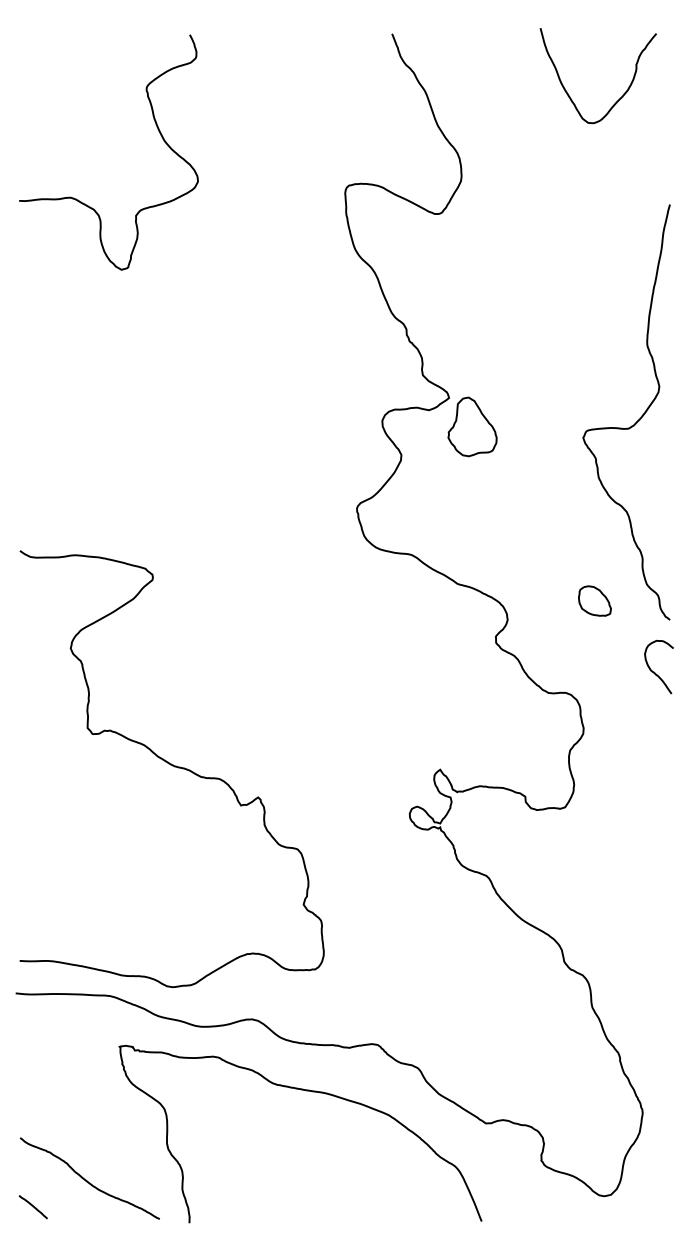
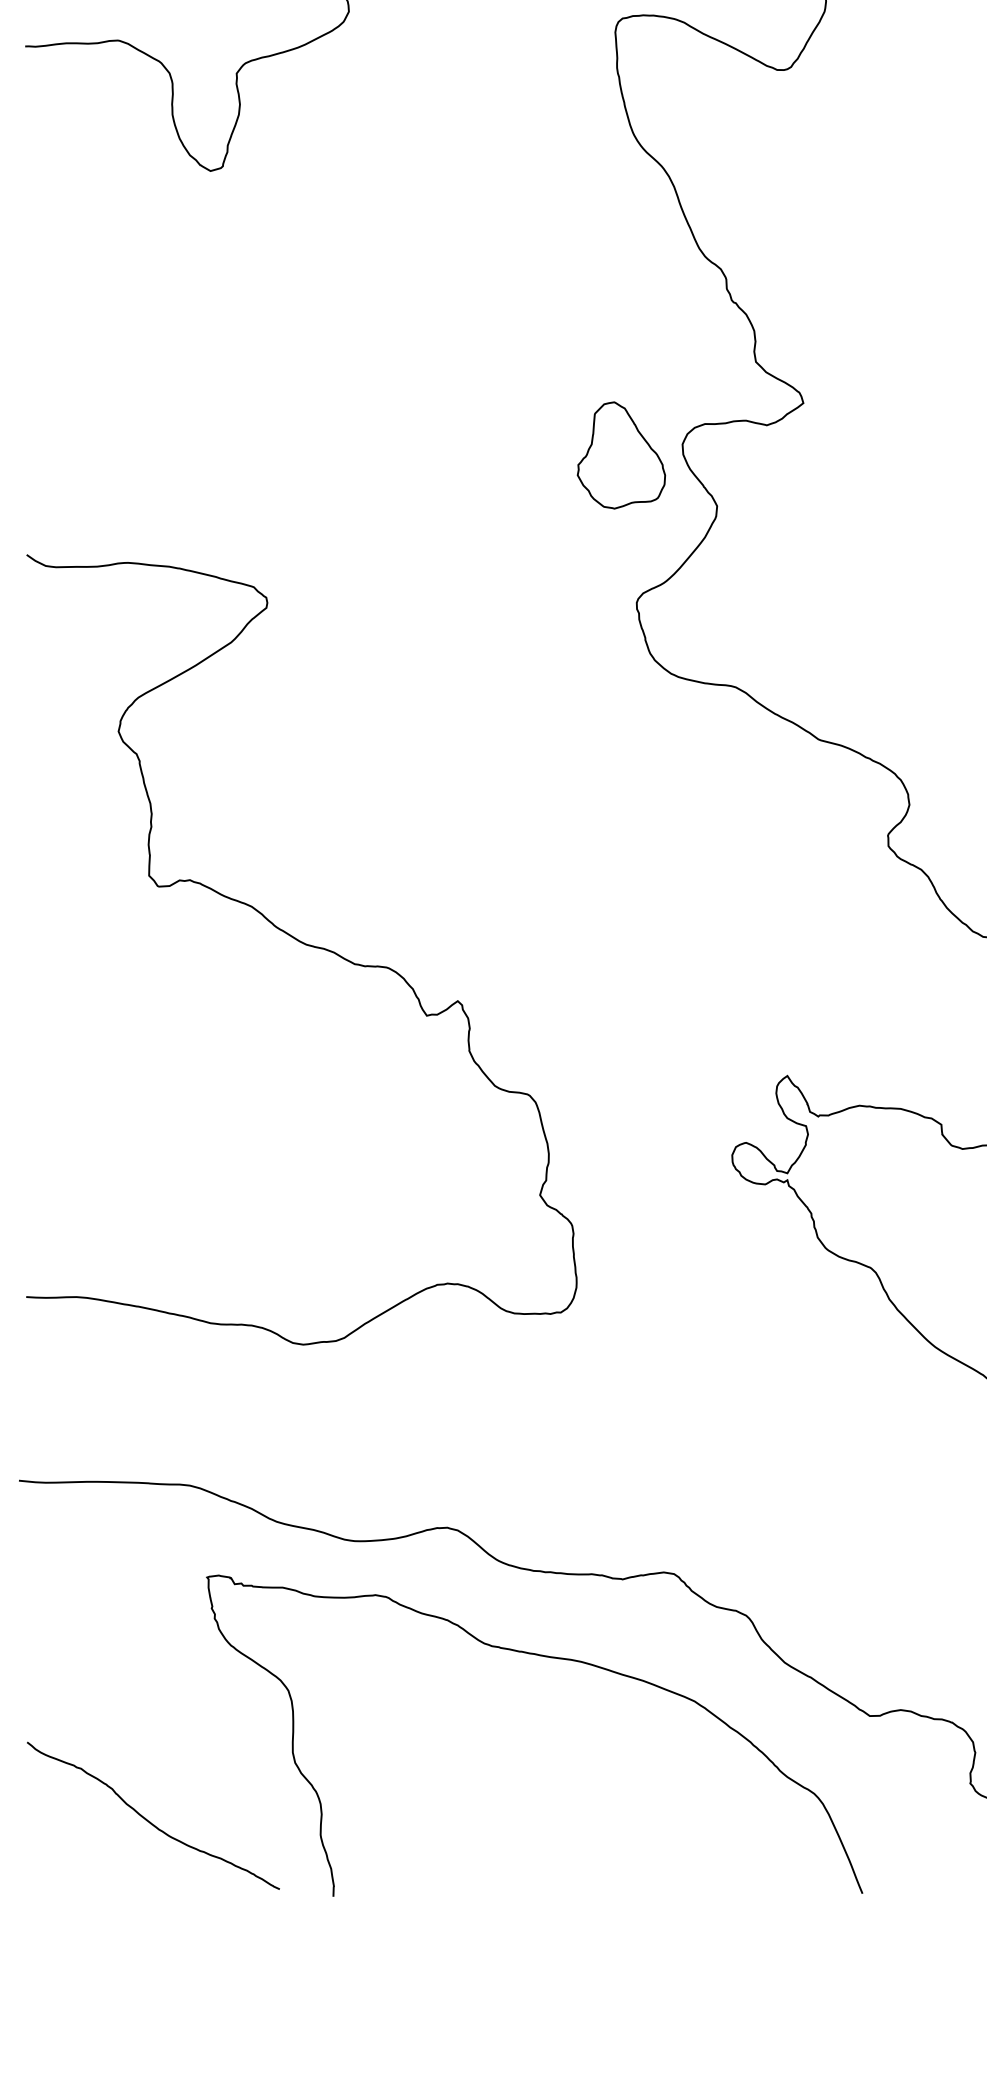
part: (472, 426) -> (621, 454), moved
curve: (172, 766) -> (302, 945), moved
line: (32, 1206) -> (49, 1866), removed

